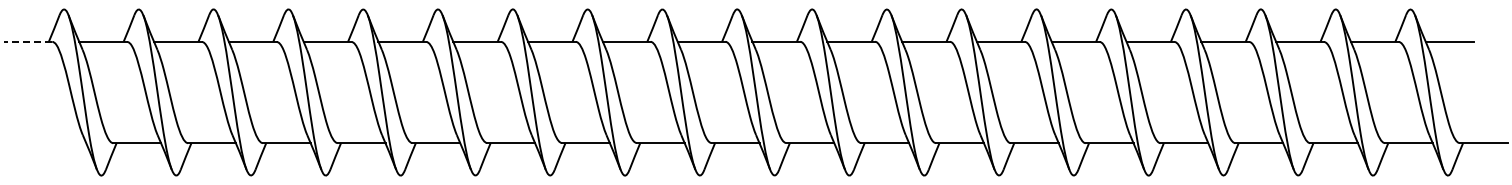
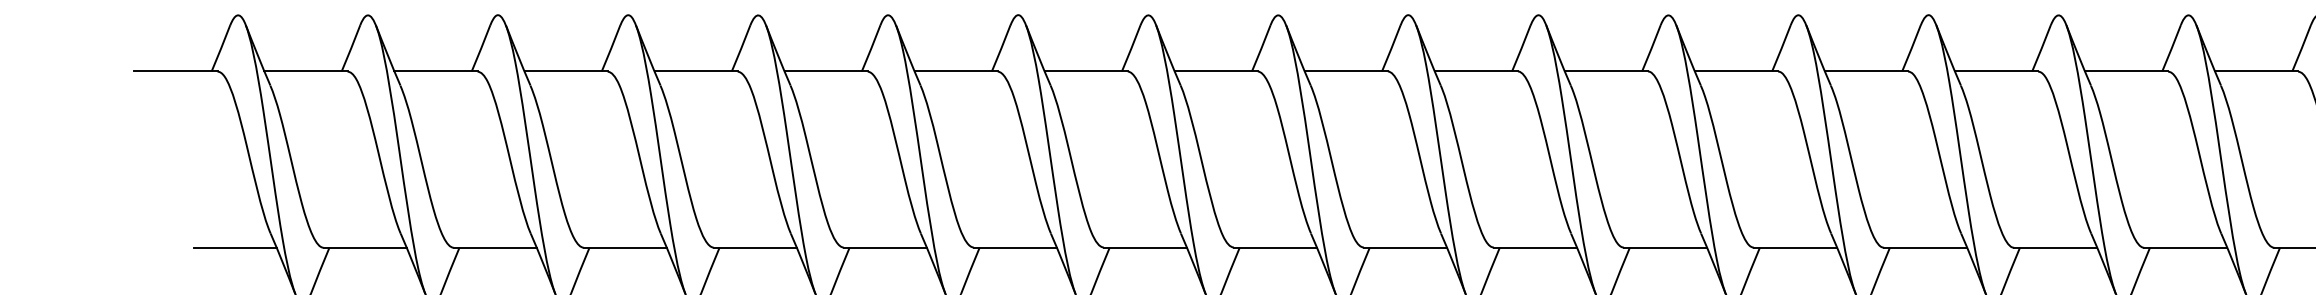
line: (28, 41) -> (176, 70), dashed -> solid
line: (62, 143) -> (235, 248), added

